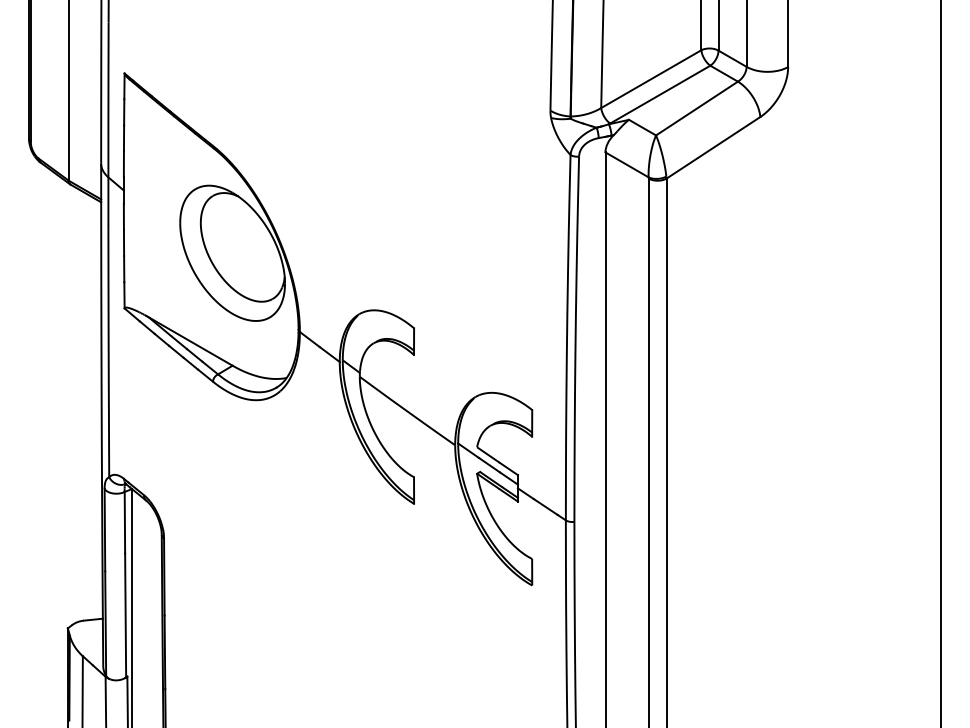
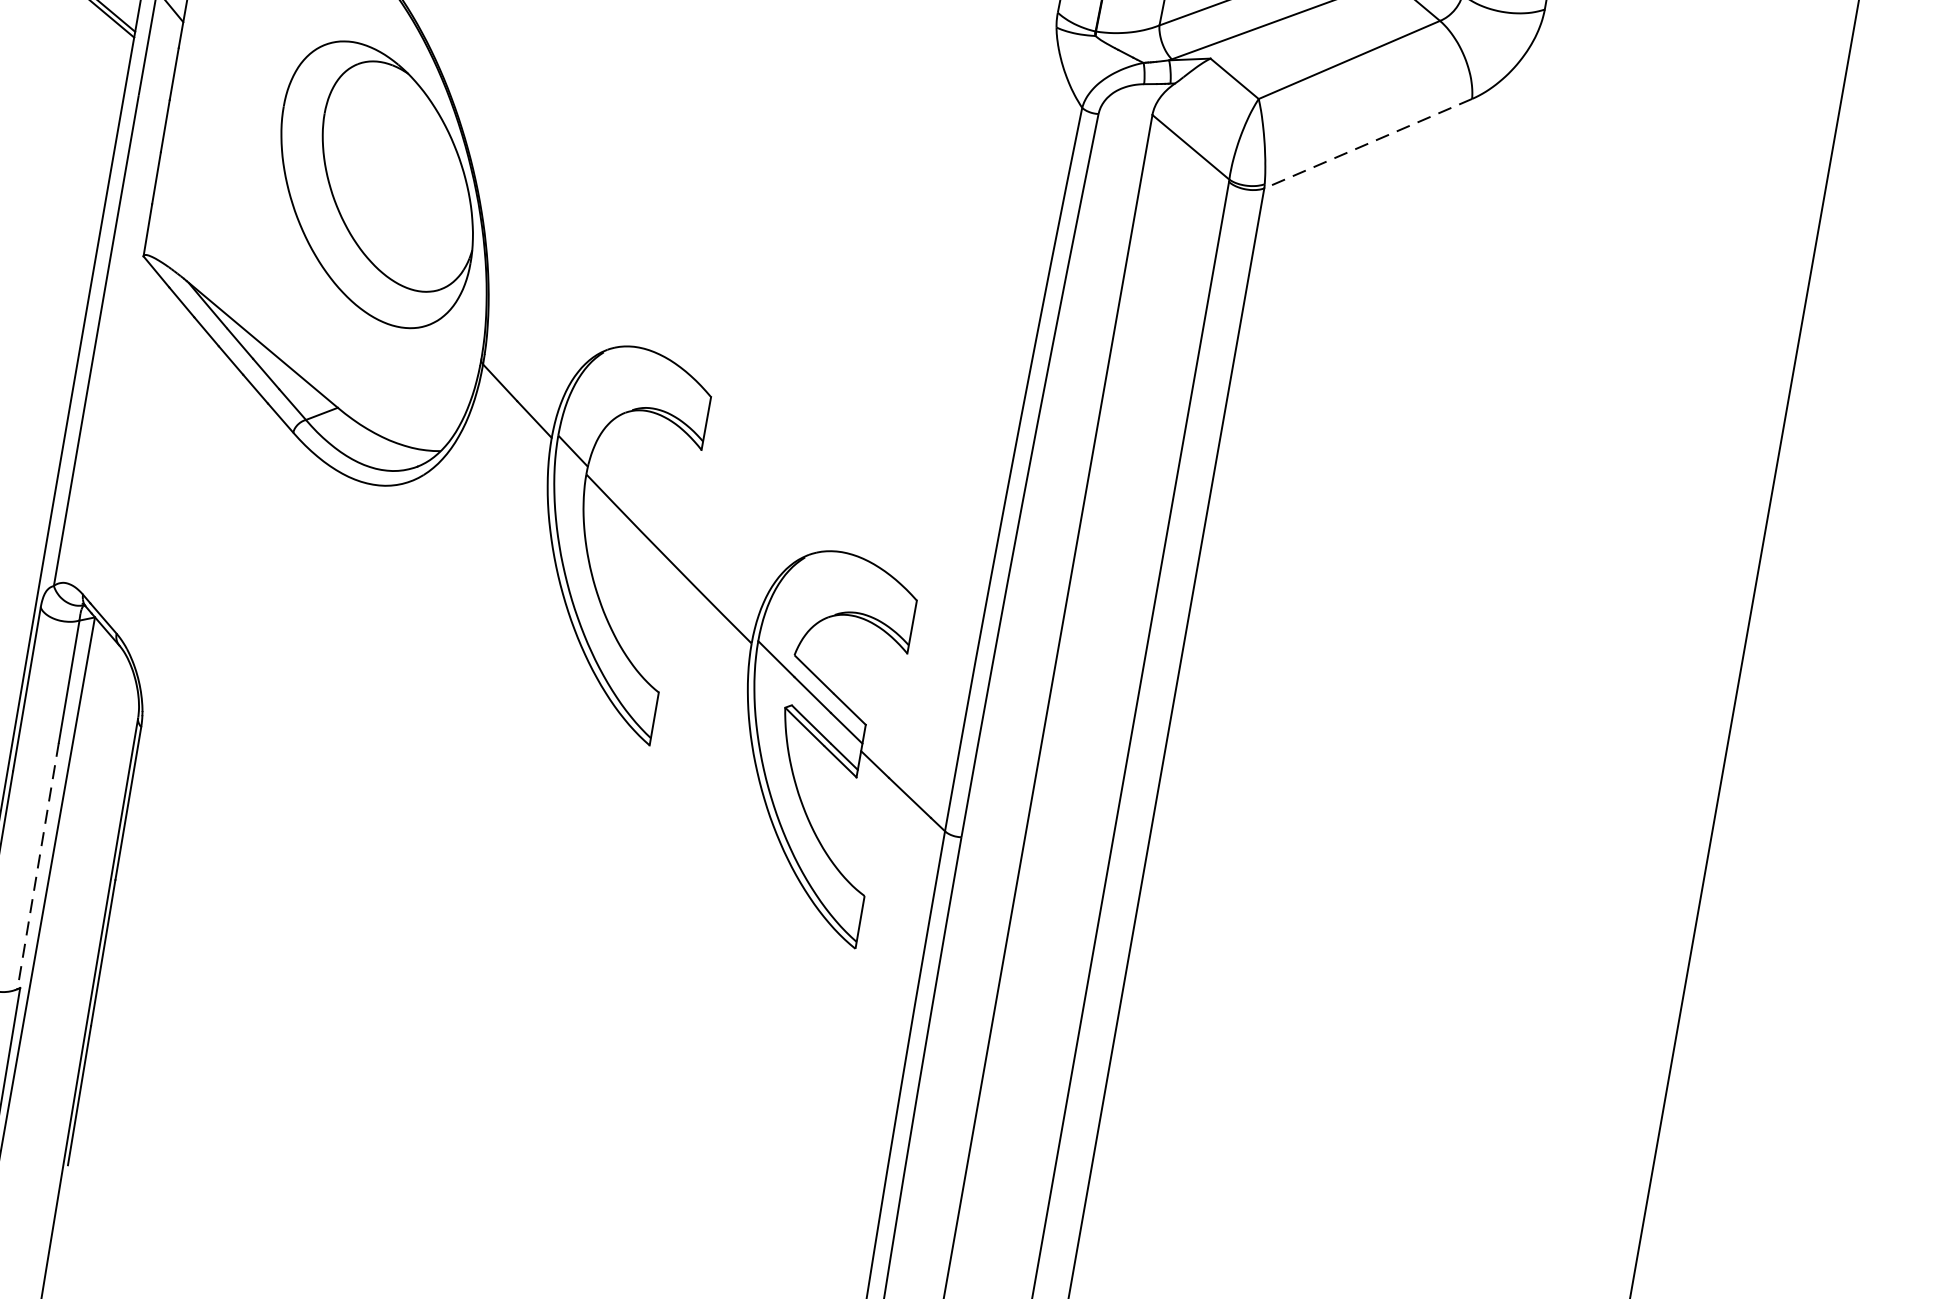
line: (713, 148) -> (1368, 145), solid -> dashed
line: (125, 615) -> (37, 866), solid -> dashed

